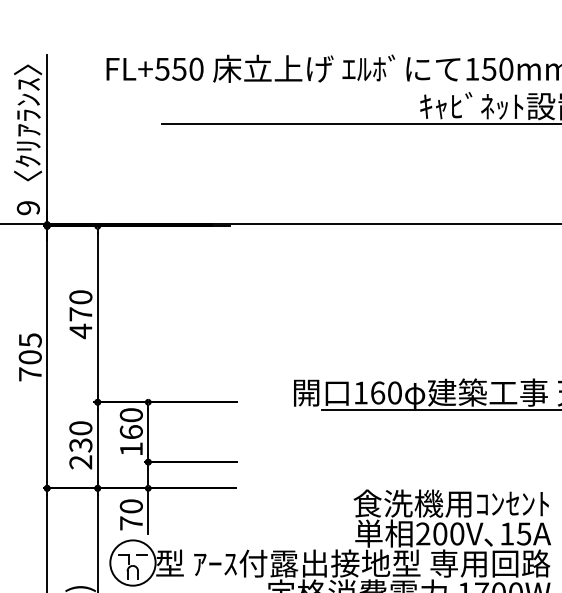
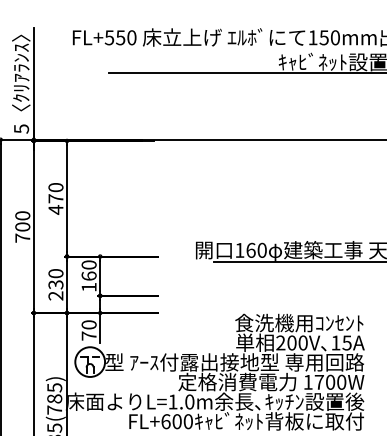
text: (28, 207) -> (21, 128), 9 -> 5
text: (29, 339) -> (22, 215), 705 -> 700

